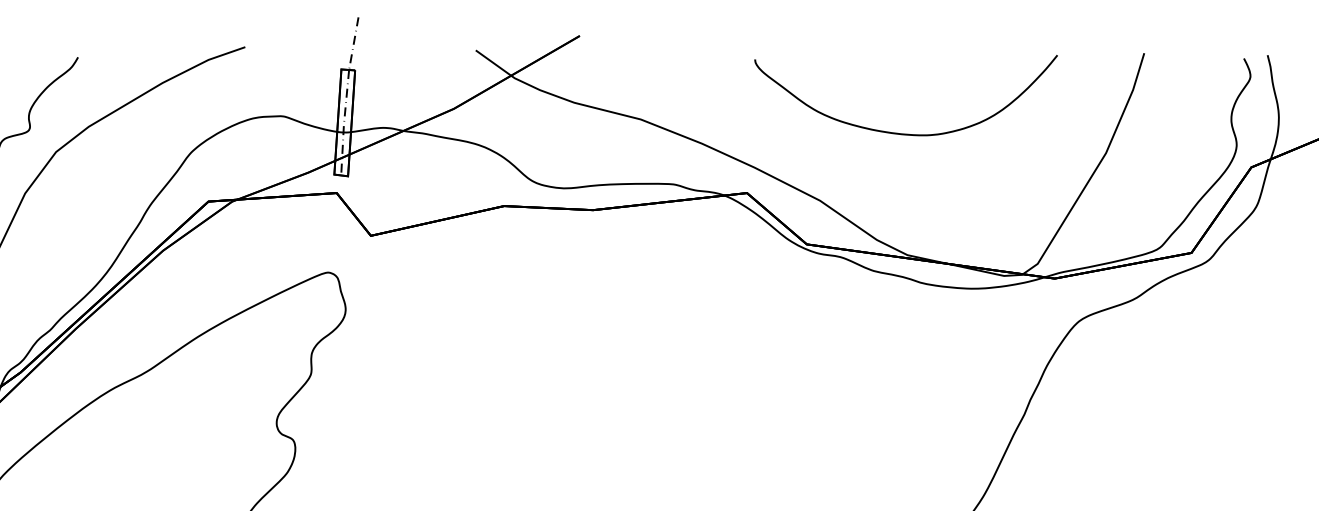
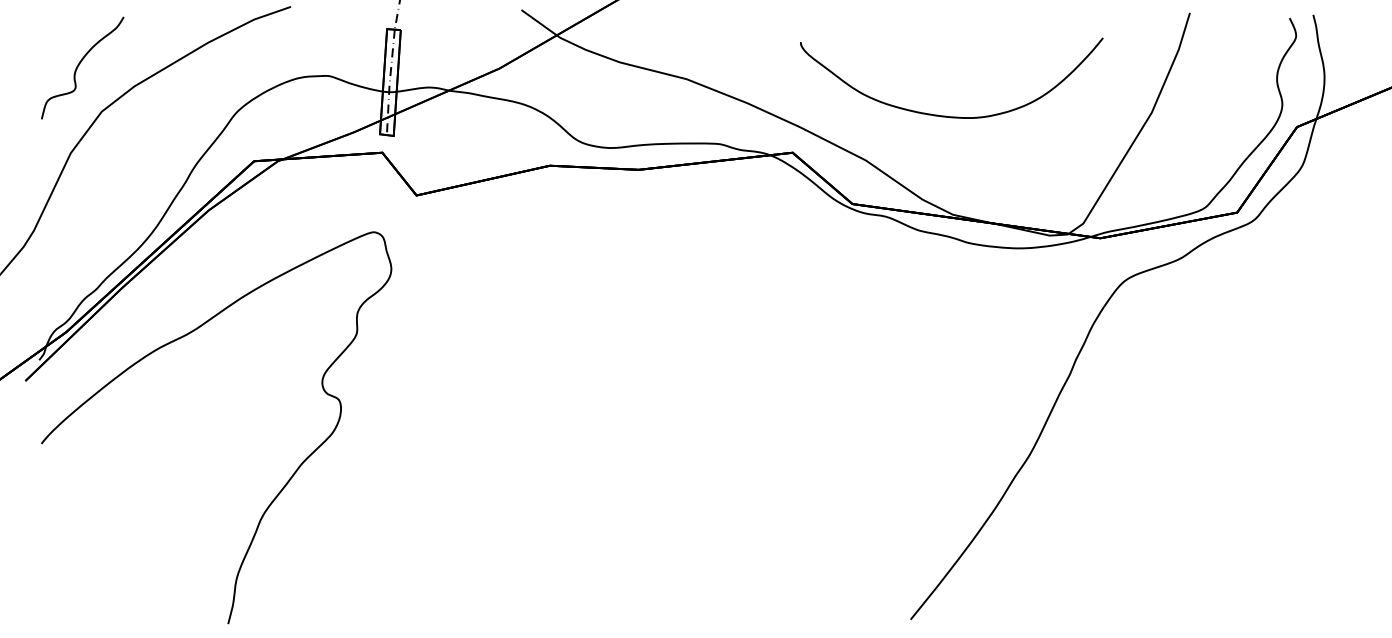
curve: (900, 132) -> (946, 115), moved

